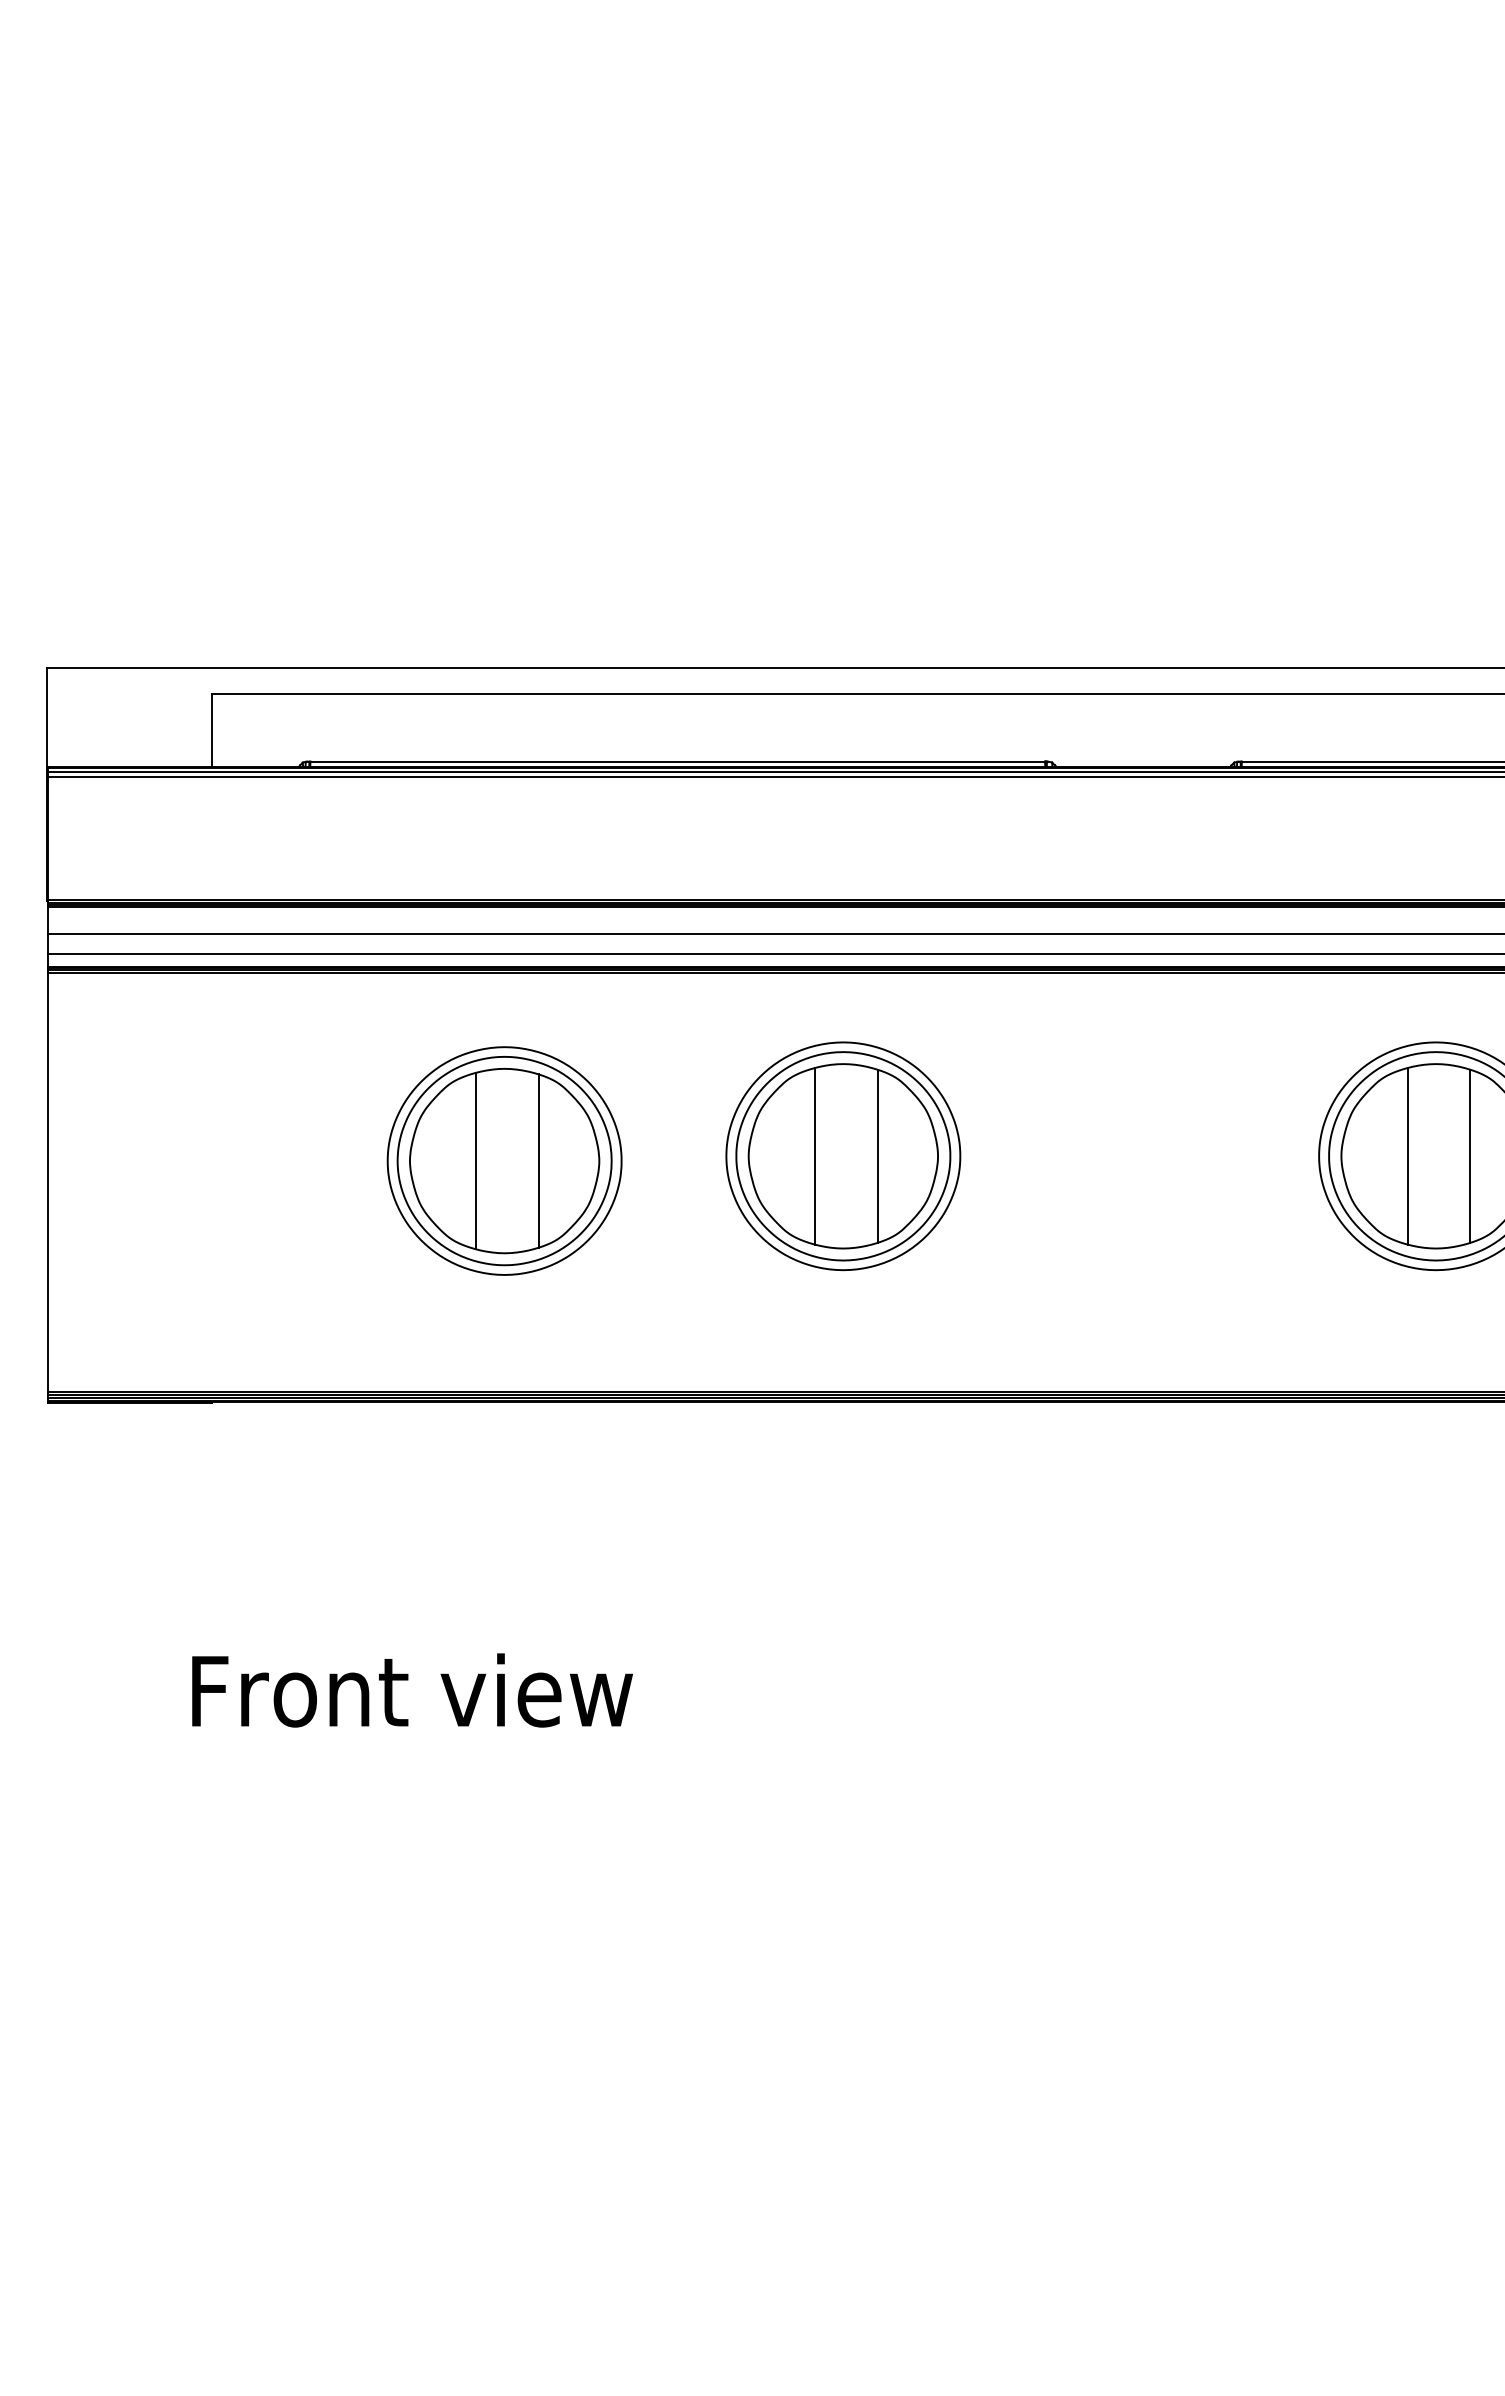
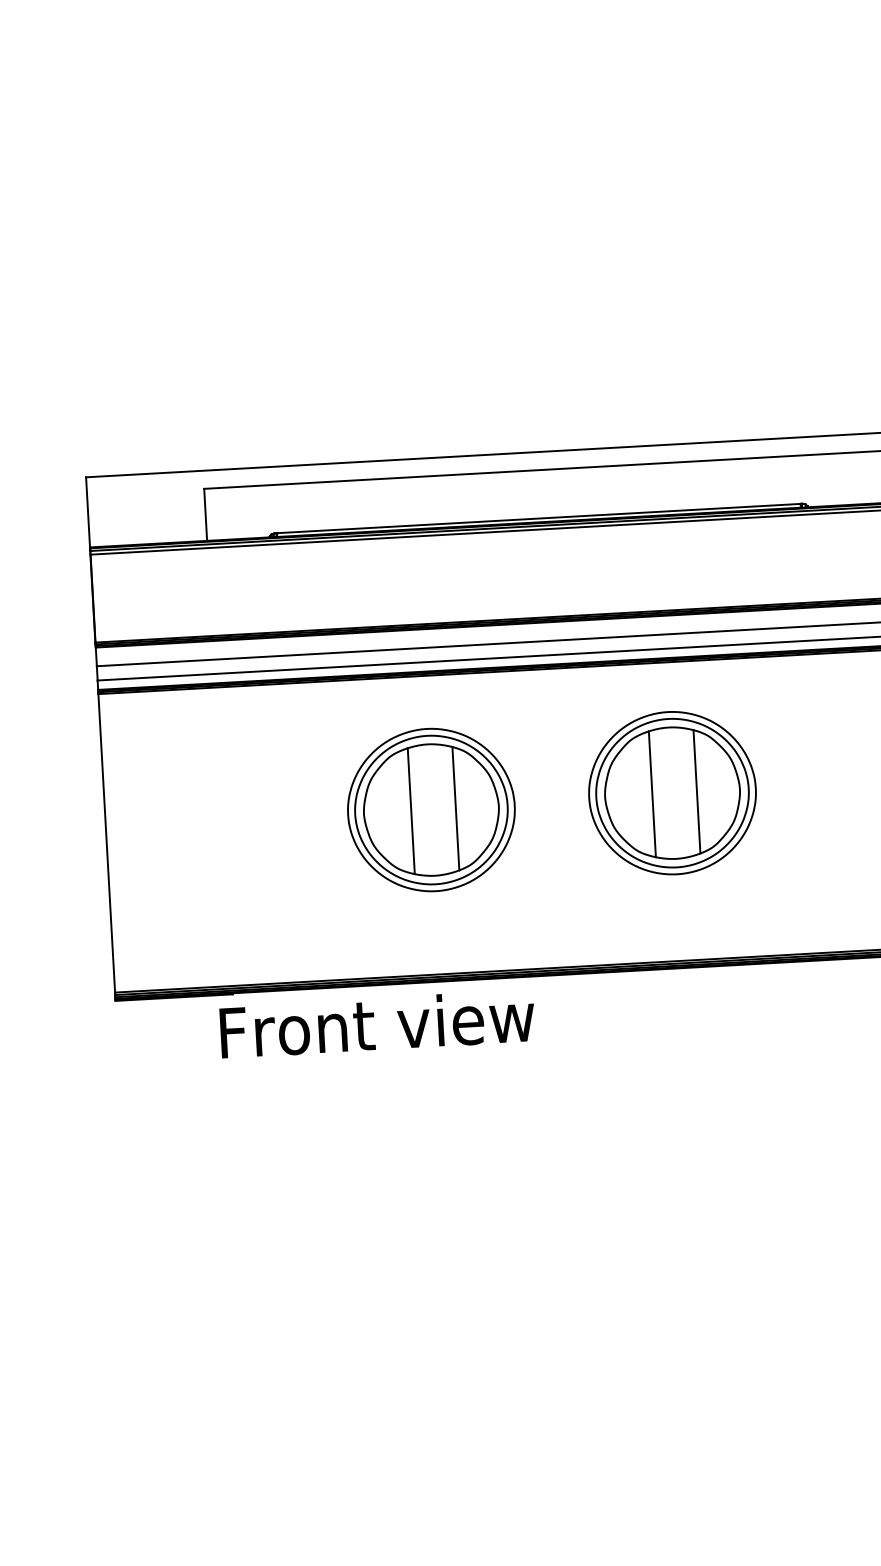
text: (412, 1690) -> (377, 1024), moved

